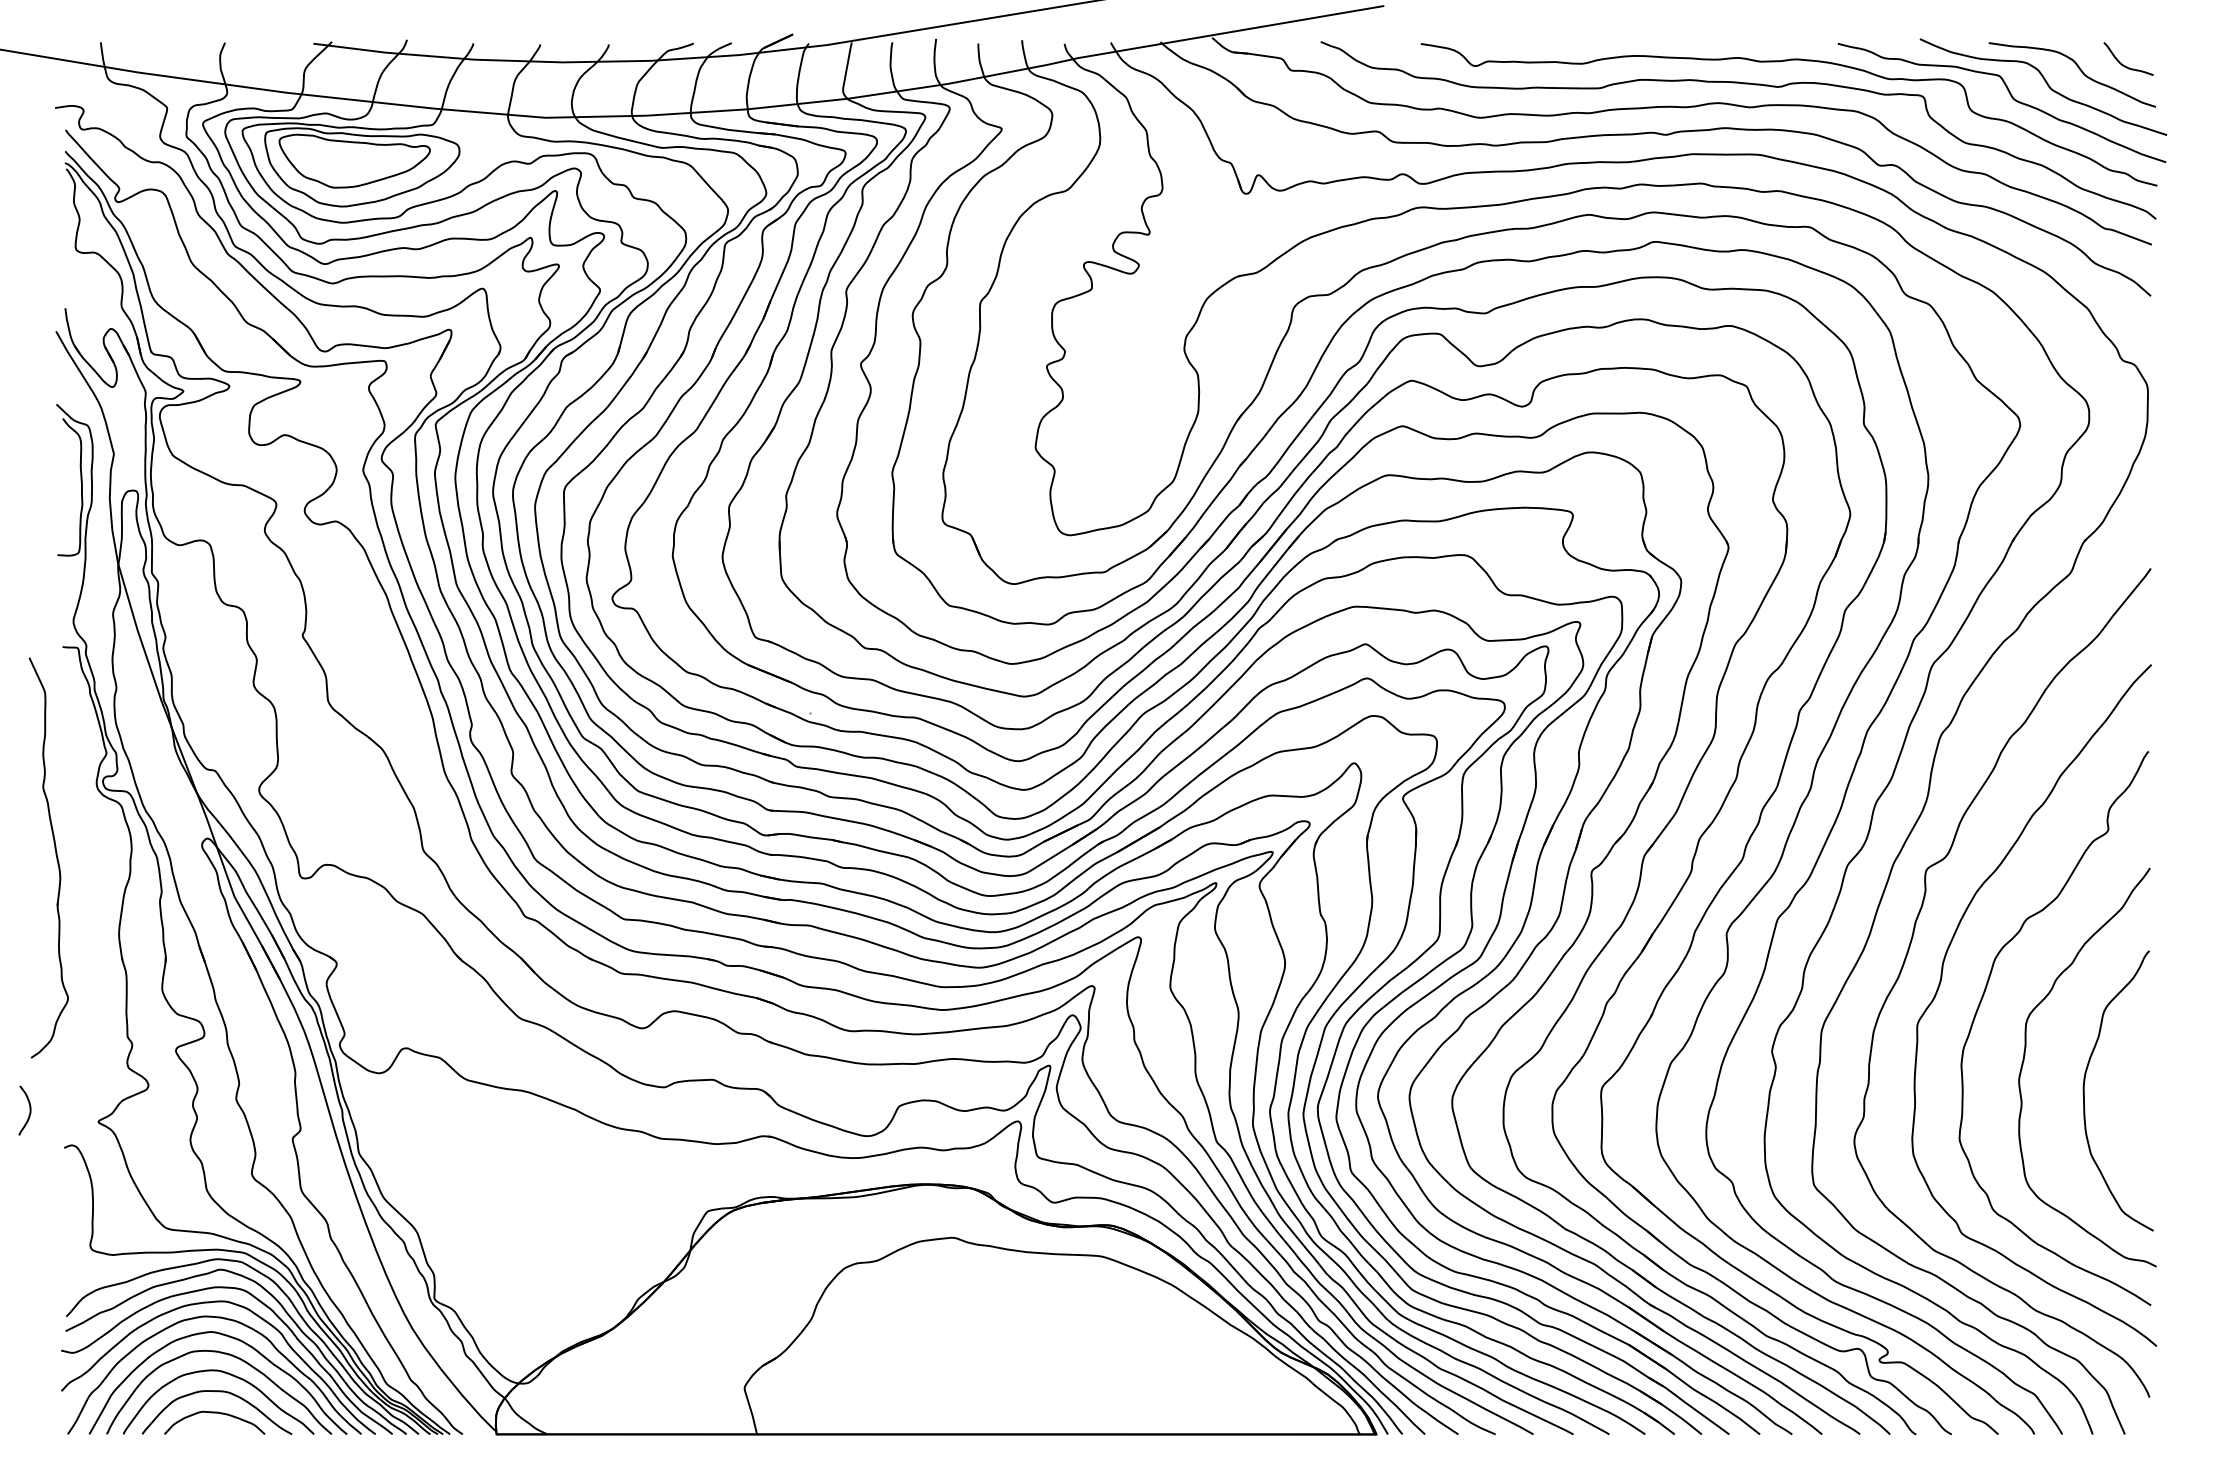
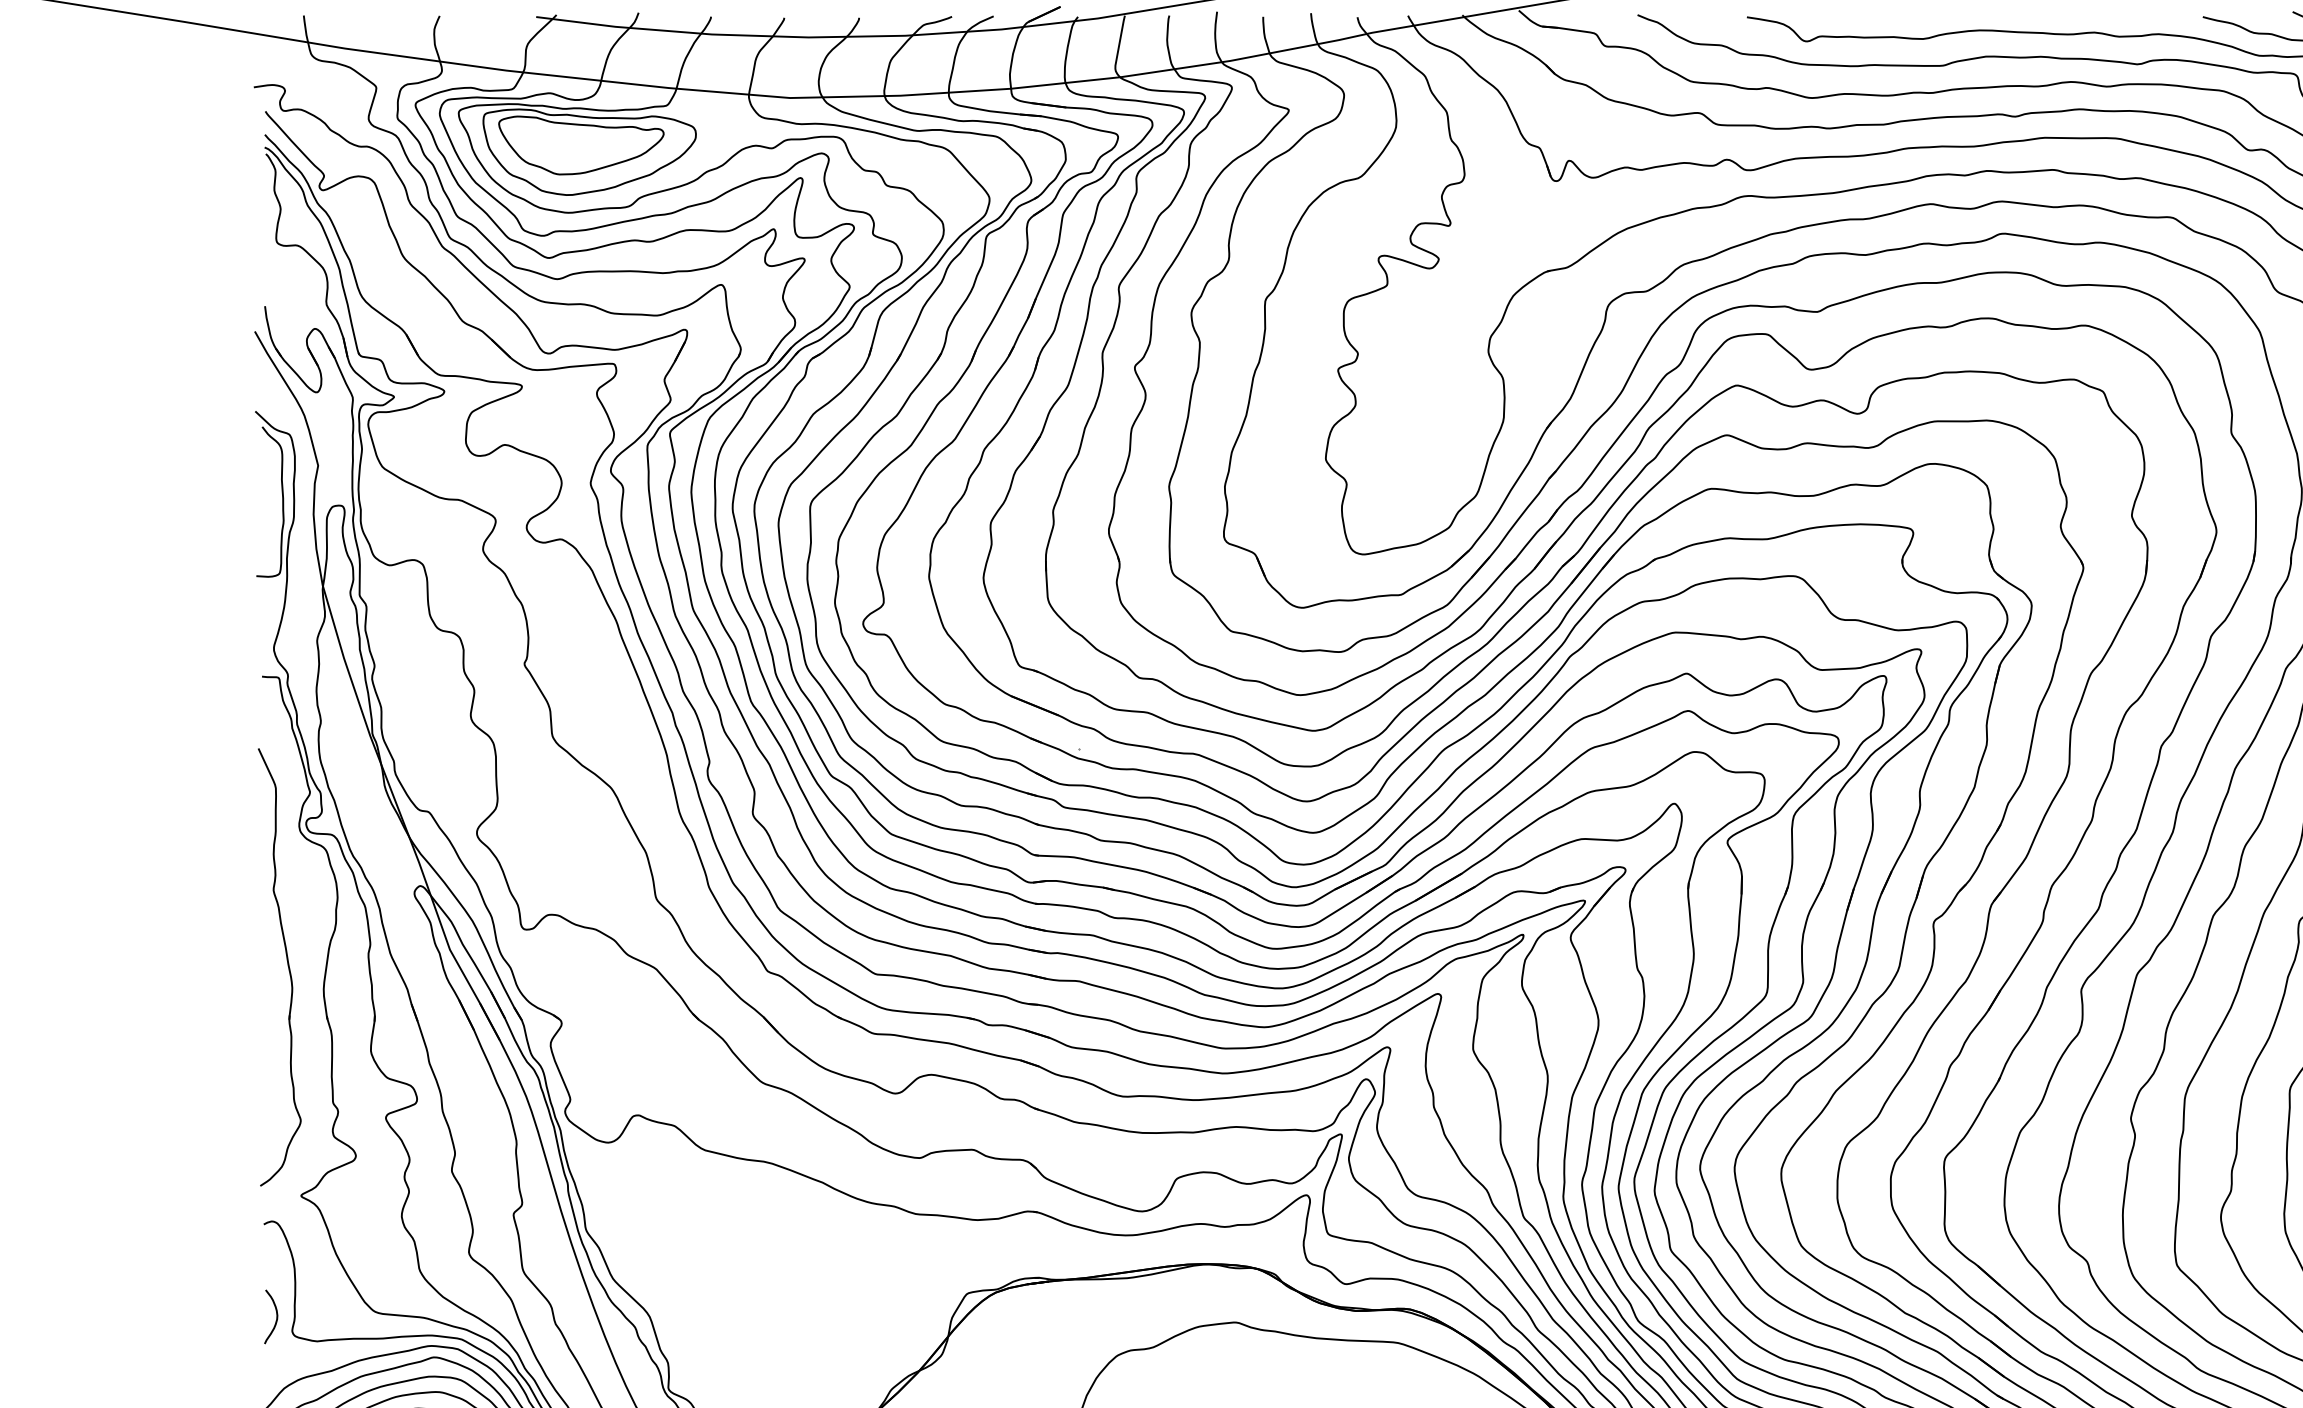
part: (55, 855) -> (287, 964), moved
curve: (29, 1110) -> (276, 1316), moved

